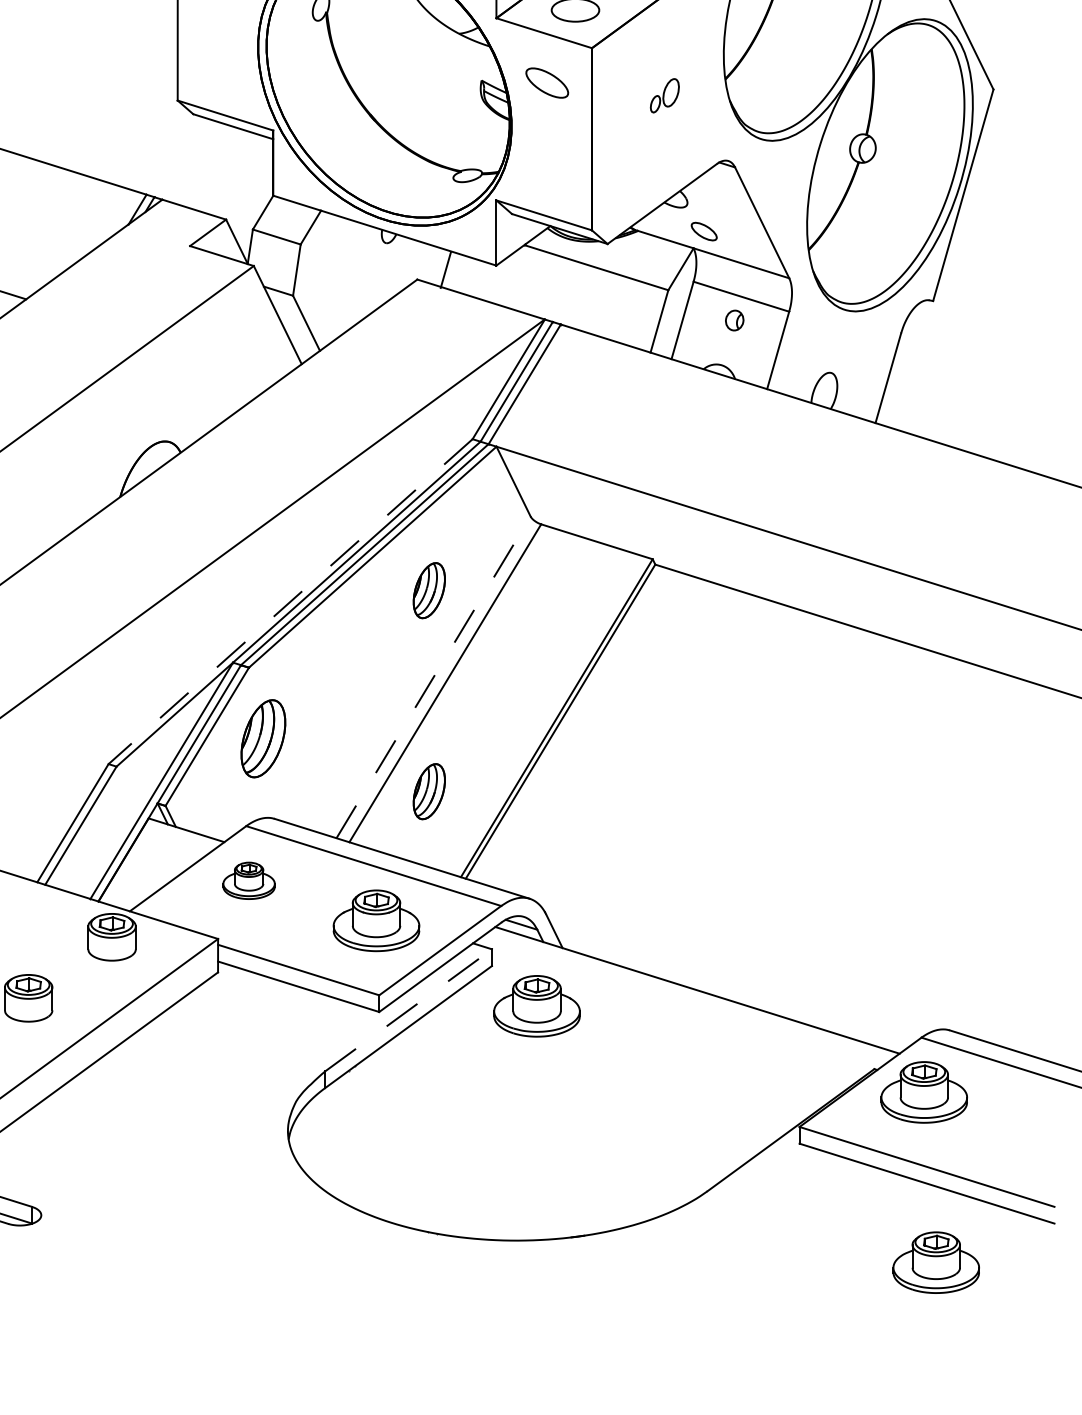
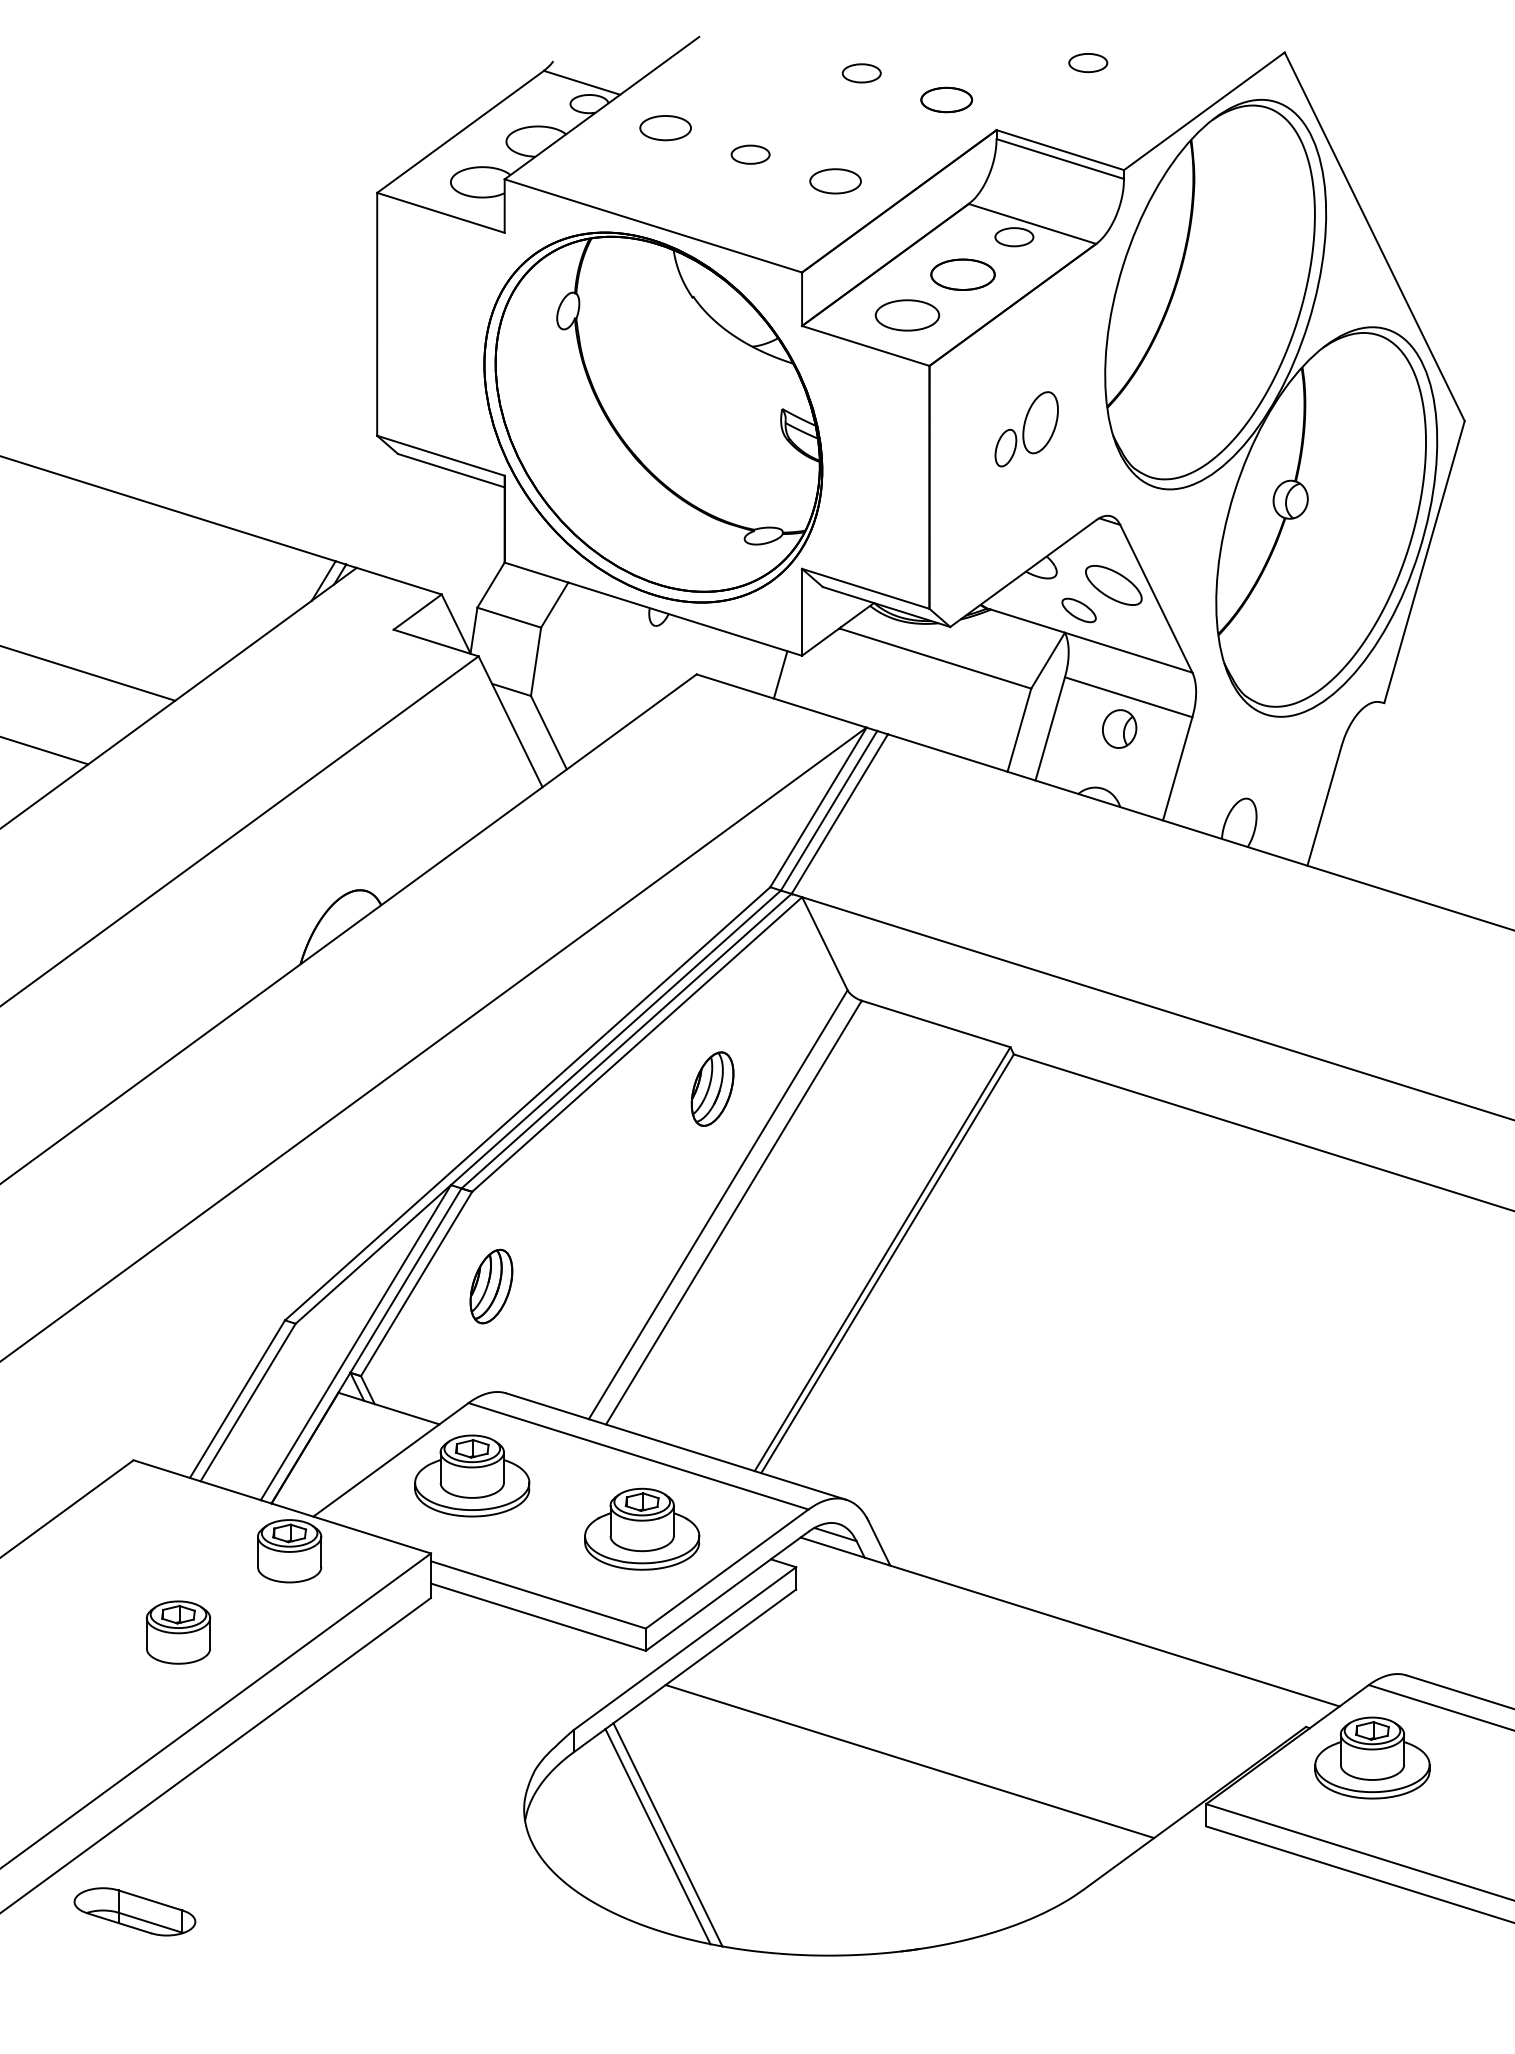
part: (547, 83) -> (1113, 585), moved
part: (664, 95) -> (1026, 429), size x1.67
line: (445, 269) -> (780, 674), moved
part: (734, 320) -> (1119, 728), size x1.43
line: (290, 602) -> (527, 1104), dashed -> solid
line: (433, 677) -> (718, 1204), dashed -> solid
part: (263, 738) -> (491, 1286), size x0.71
part: (429, 791) -> (712, 1356), removed
part: (249, 880) -> (472, 1475), size x1.67
part: (537, 1005) -> (856, 1642), removed
line: (408, 1010) -> (685, 1648), dashed -> solid
line: (577, 1095) -> (909, 1761), added
line: (395, 1149) -> (667, 1834), added
line: (387, 1151) -> (657, 1836), added
part: (936, 1262) -> (1388, 1984), removed

